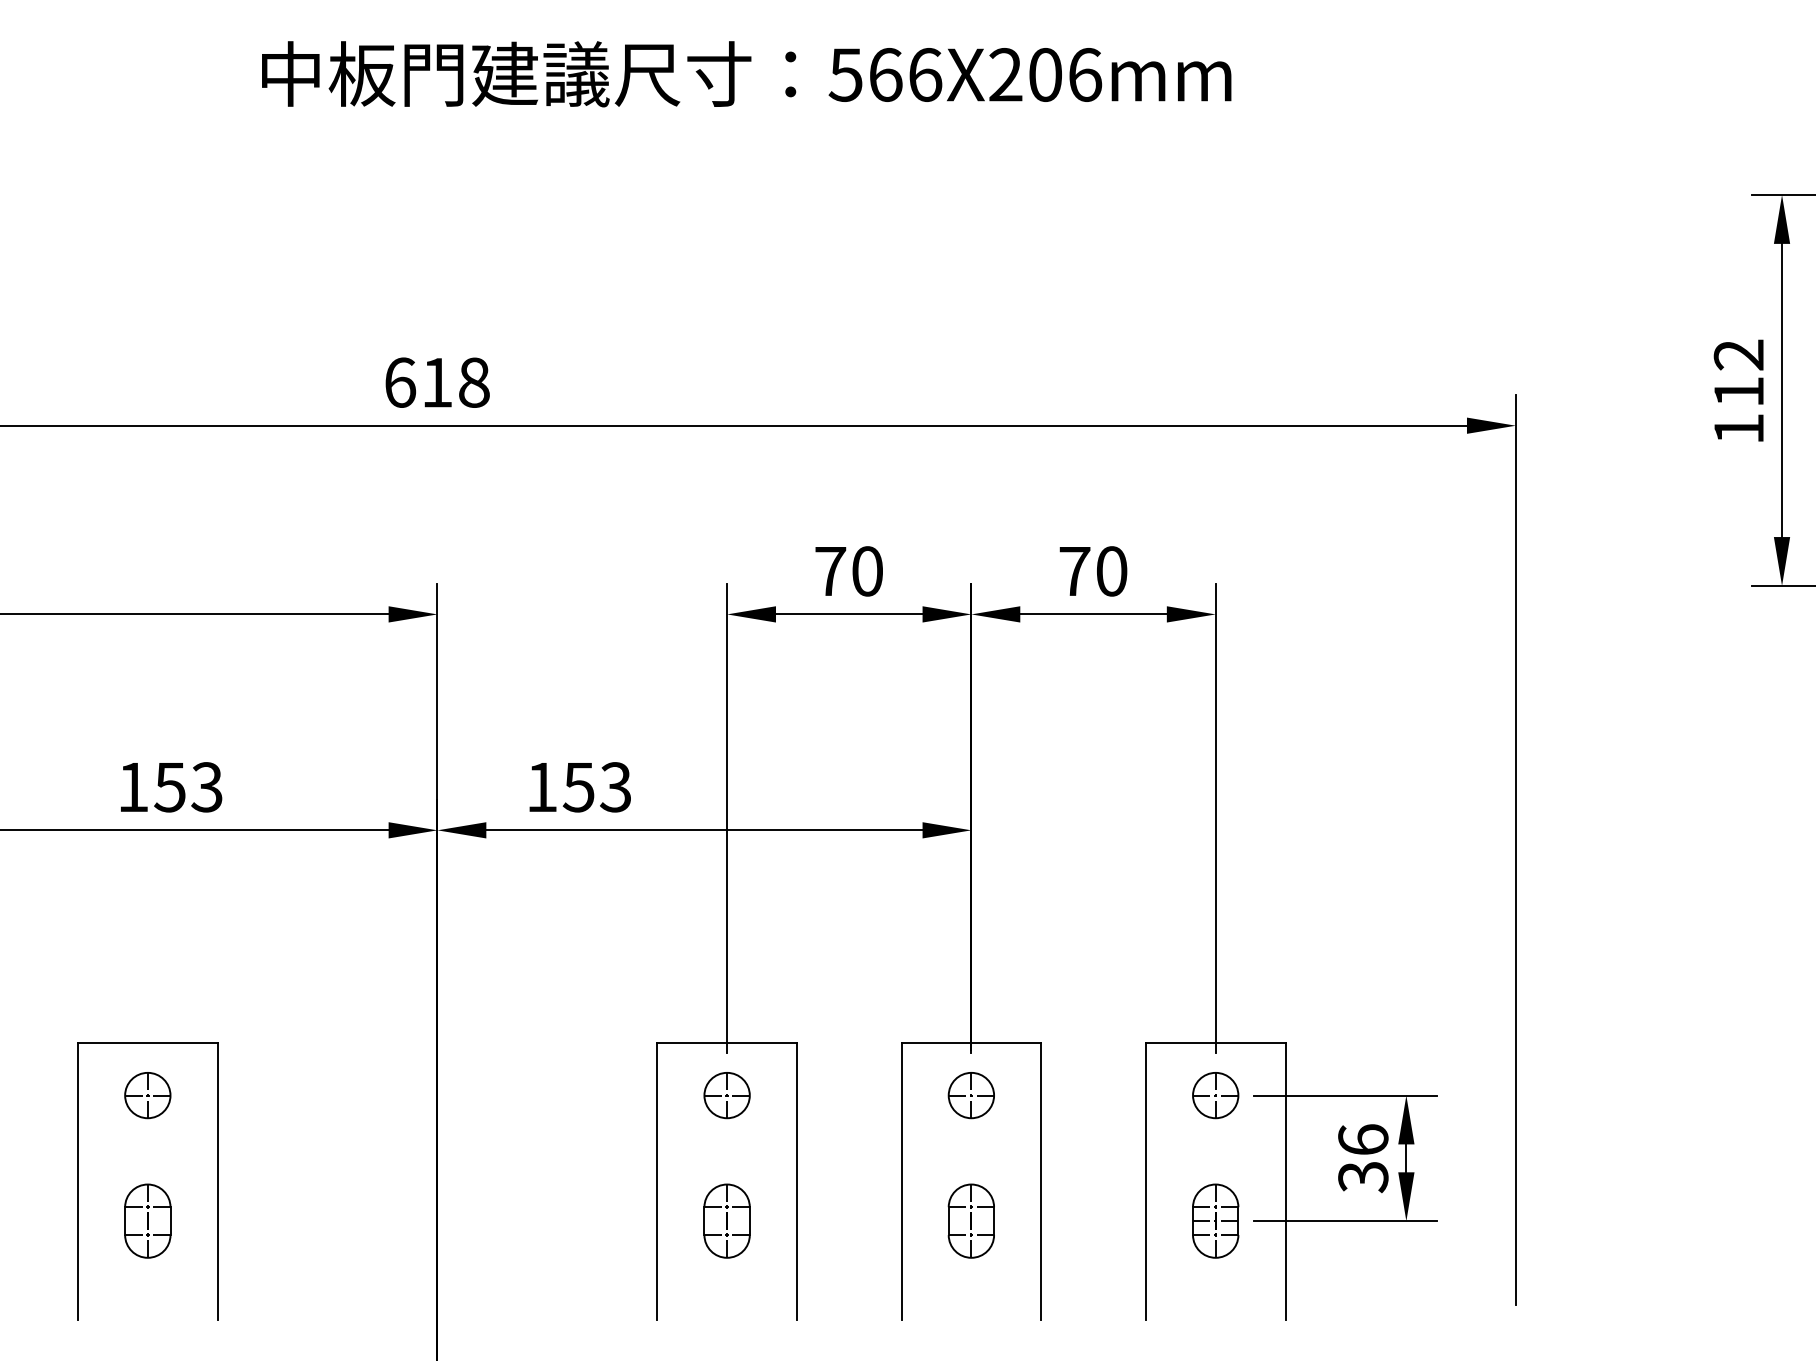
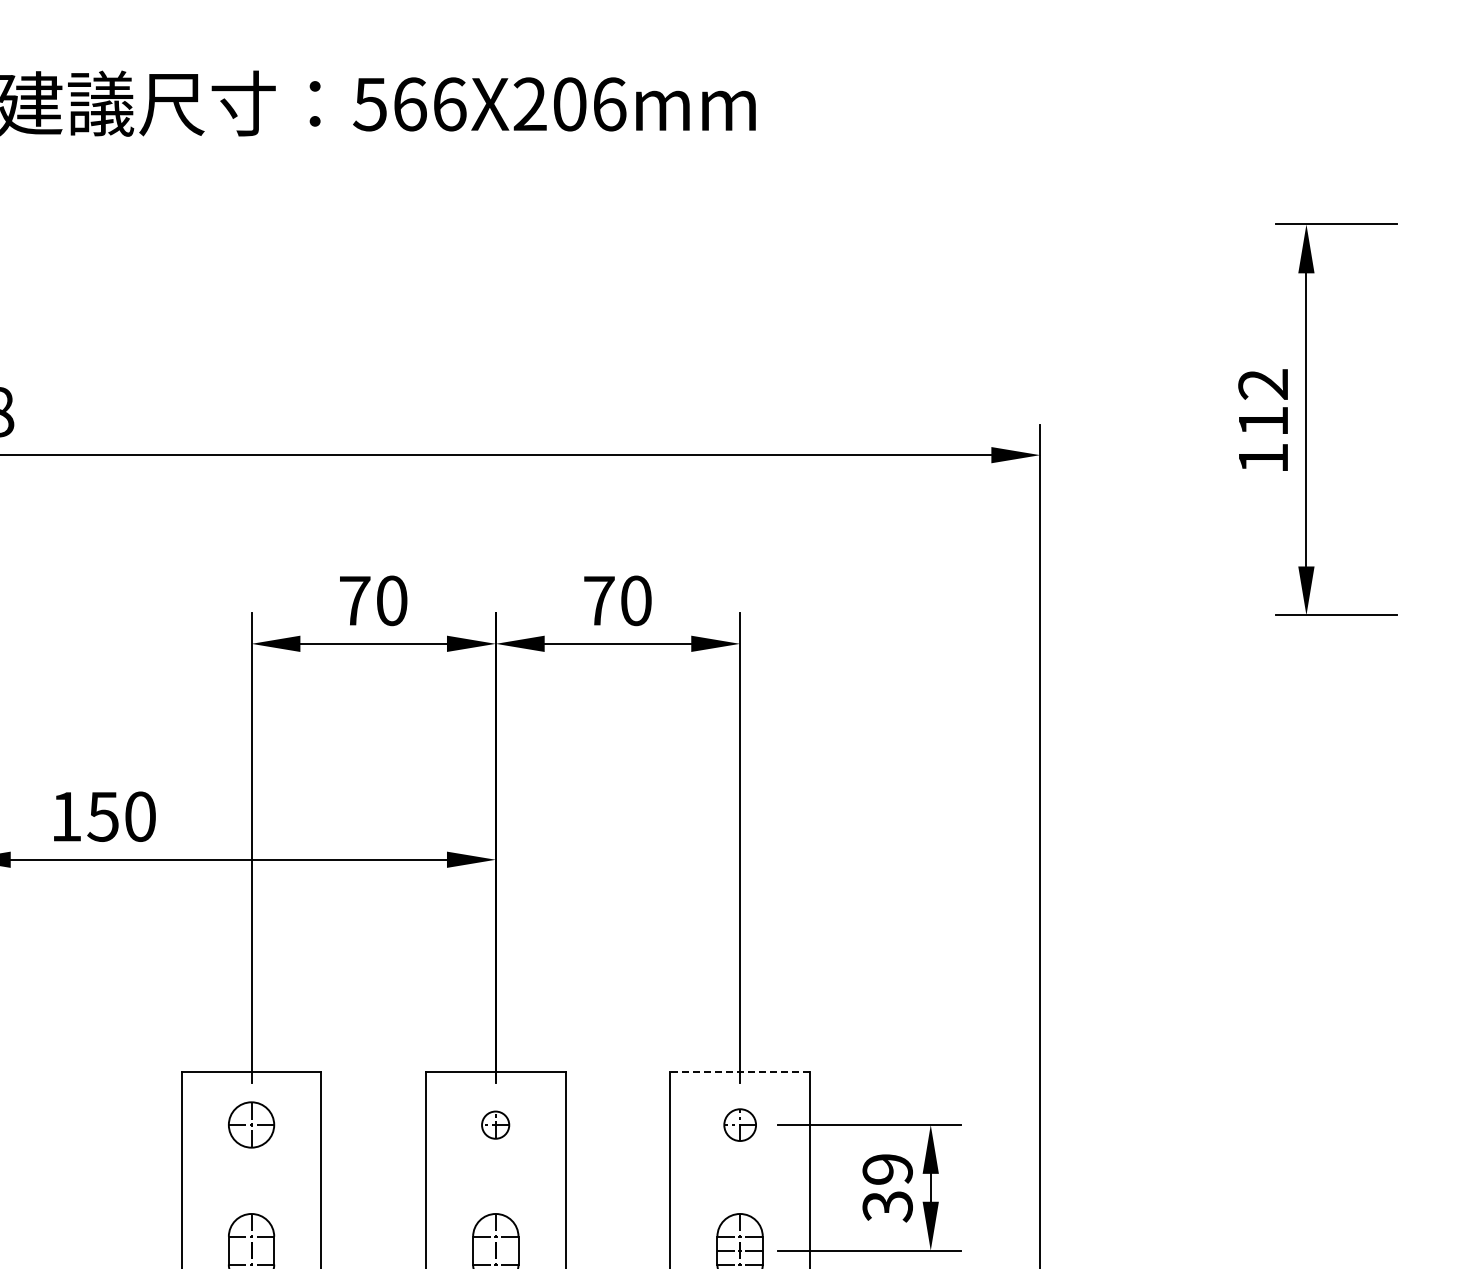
text: (615, 787) -> (139, 816), 153 -> 150
line: (1215, 1042) -> (739, 1071), solid -> dashed
part: (970, 1095) -> (494, 1124), size x0.6
part: (1215, 1095) -> (739, 1124), size x0.7
text: (1363, 1139) -> (887, 1168), 36 -> 39

